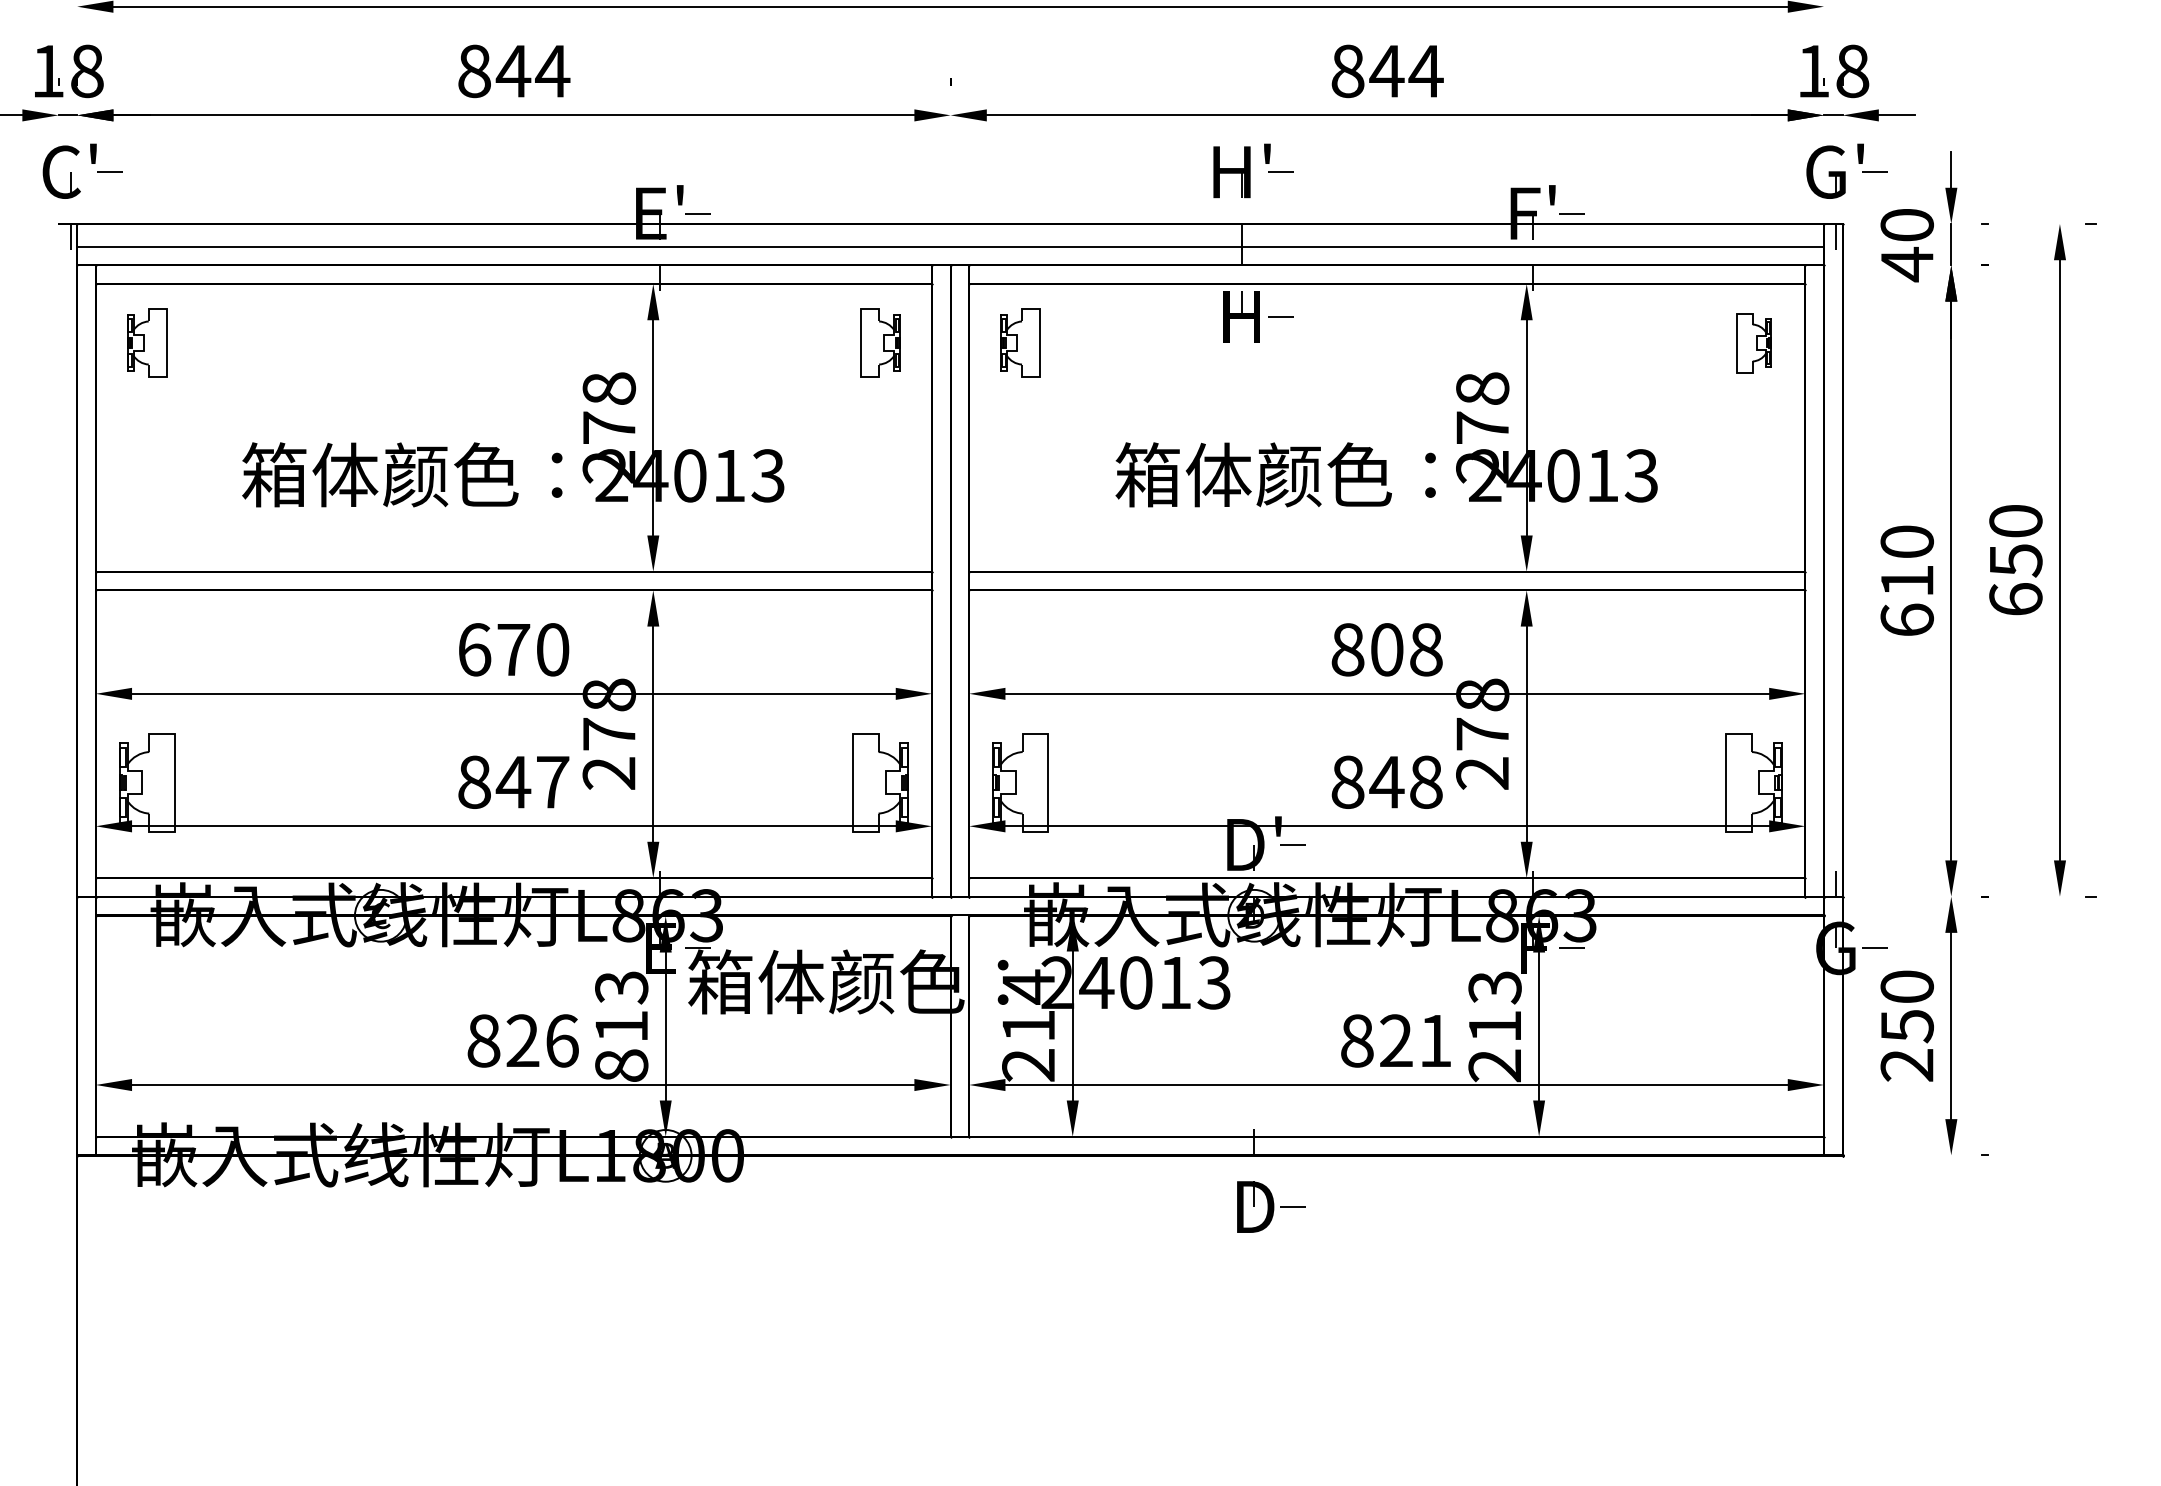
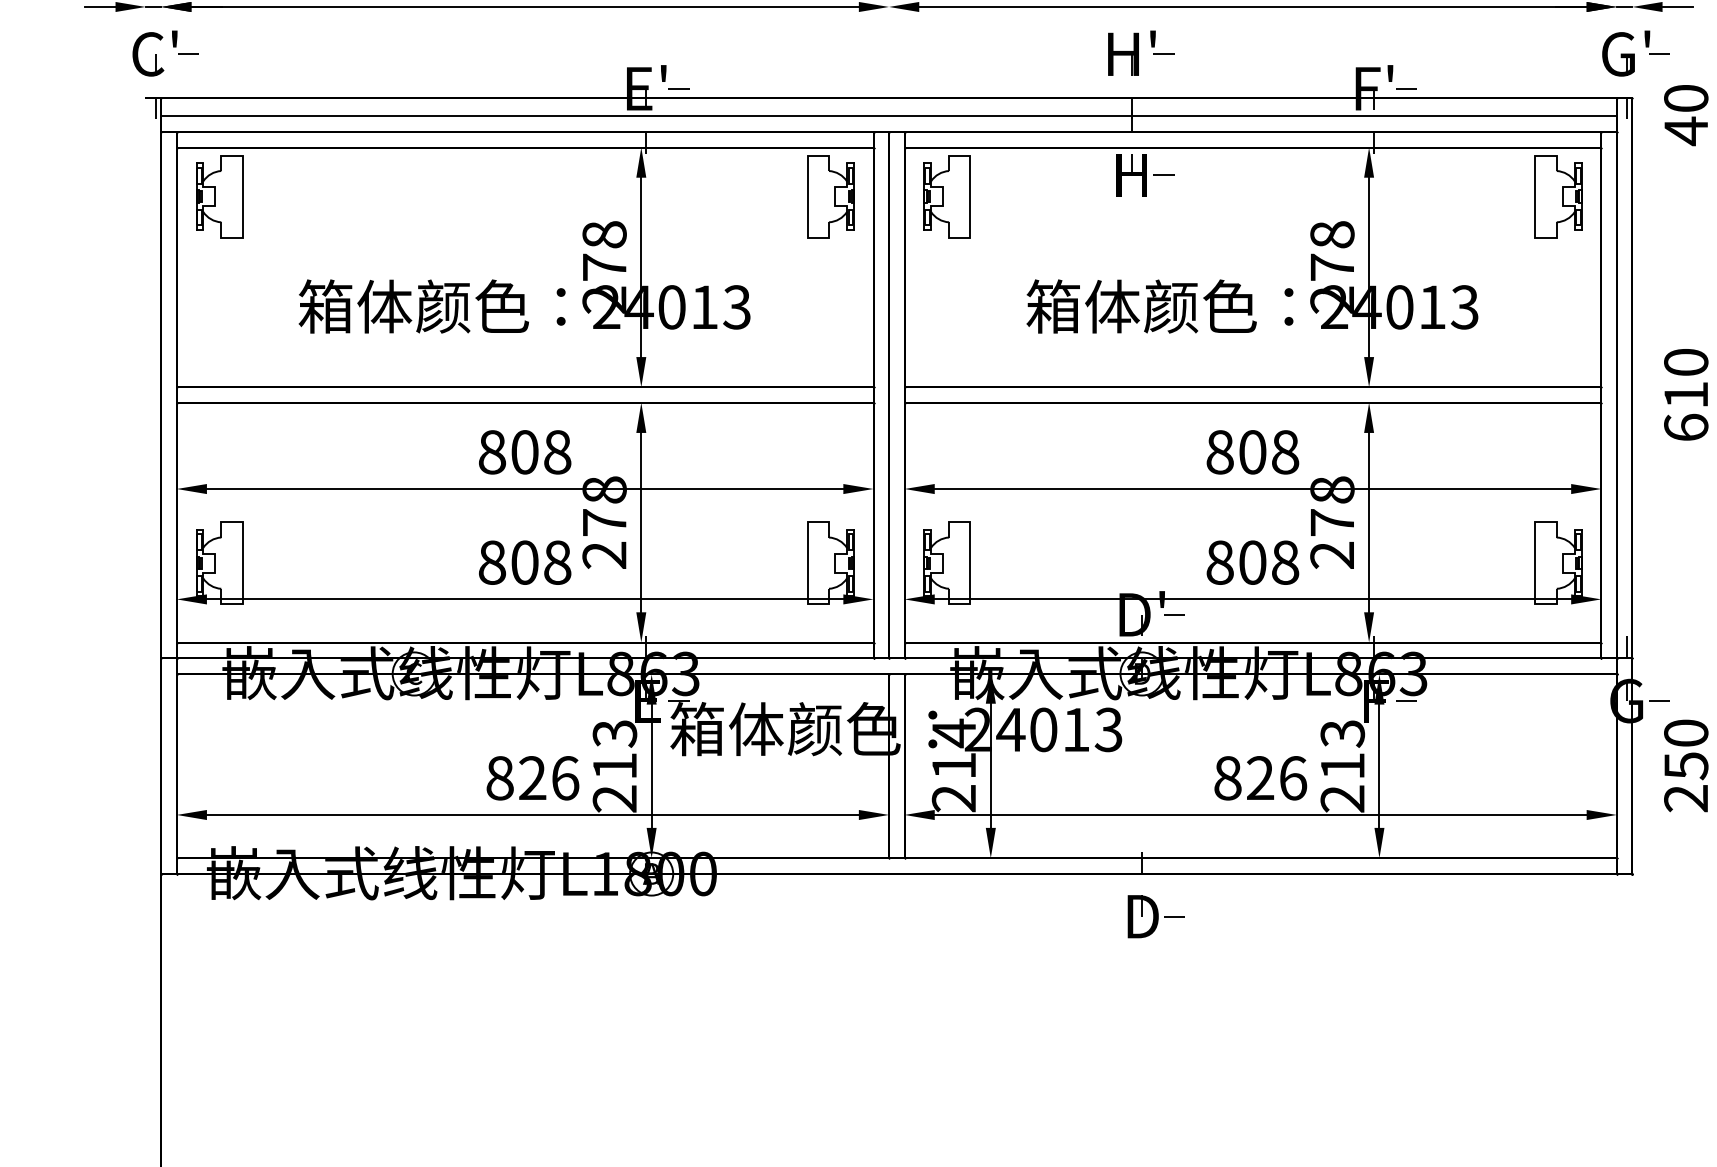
part: (147, 342) -> (219, 196), size x1.43
part: (880, 342) -> (830, 196), size x1.43
part: (1020, 342) -> (947, 196), size x1.43
part: (1753, 342) -> (1558, 196), size x1.67
text: (513, 649) -> (524, 452), 670 -> 808
text: (532, 781) -> (540, 562), 847 -> 808
text: (1386, 781) -> (1252, 562), 848 -> 808
text: (1436, 1040) -> (1293, 777), 821 -> 826
text: (621, 1065) -> (614, 798), 813 -> 213

